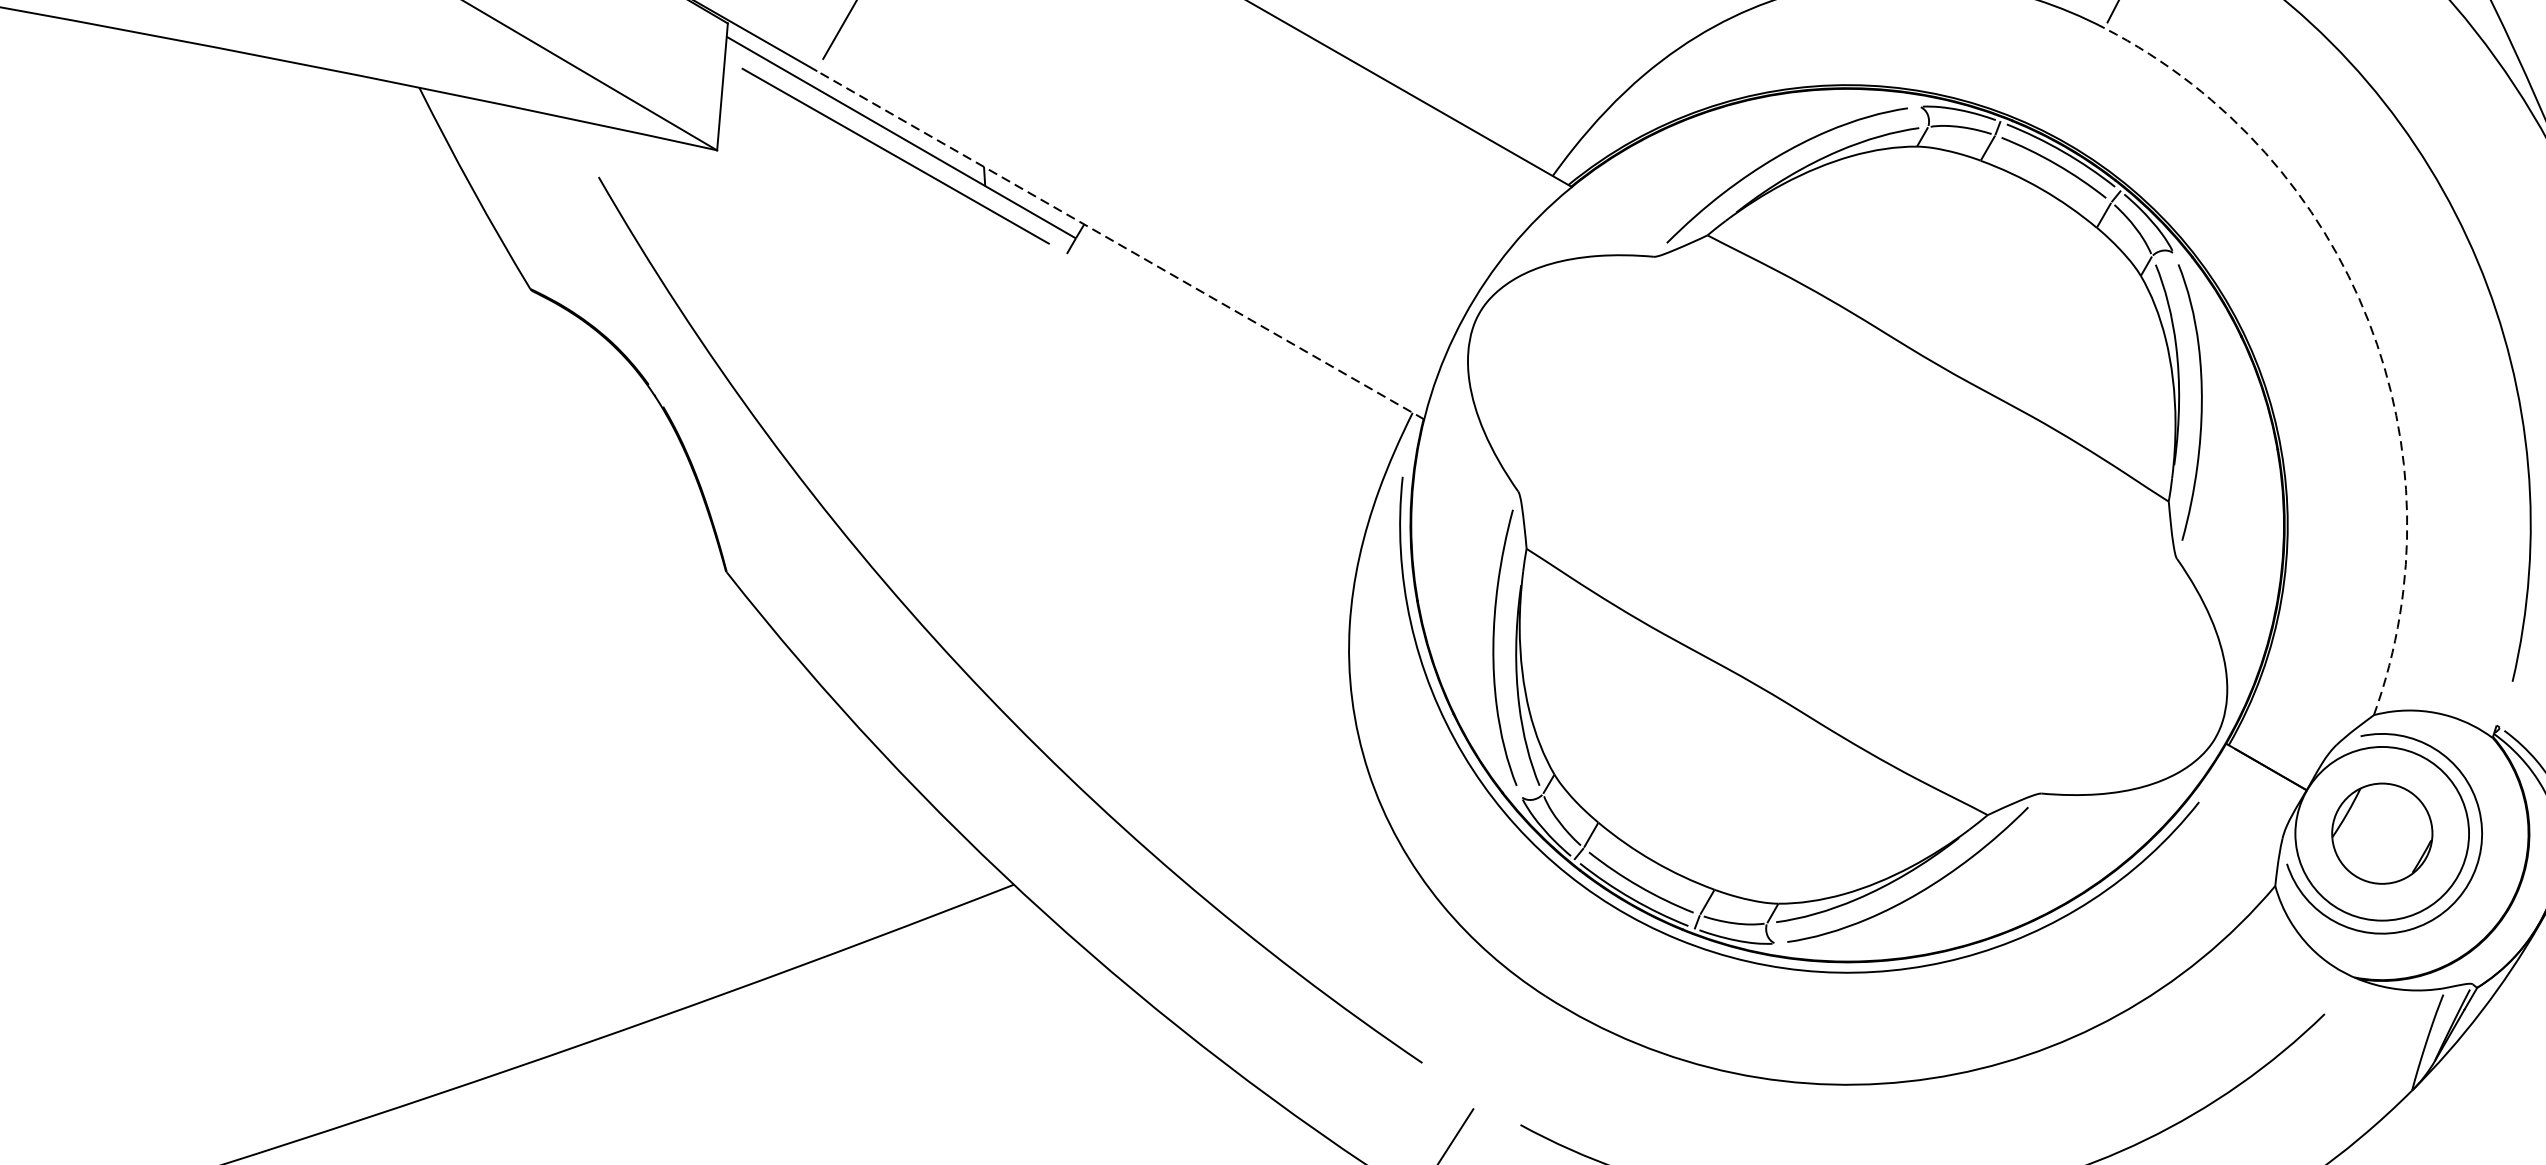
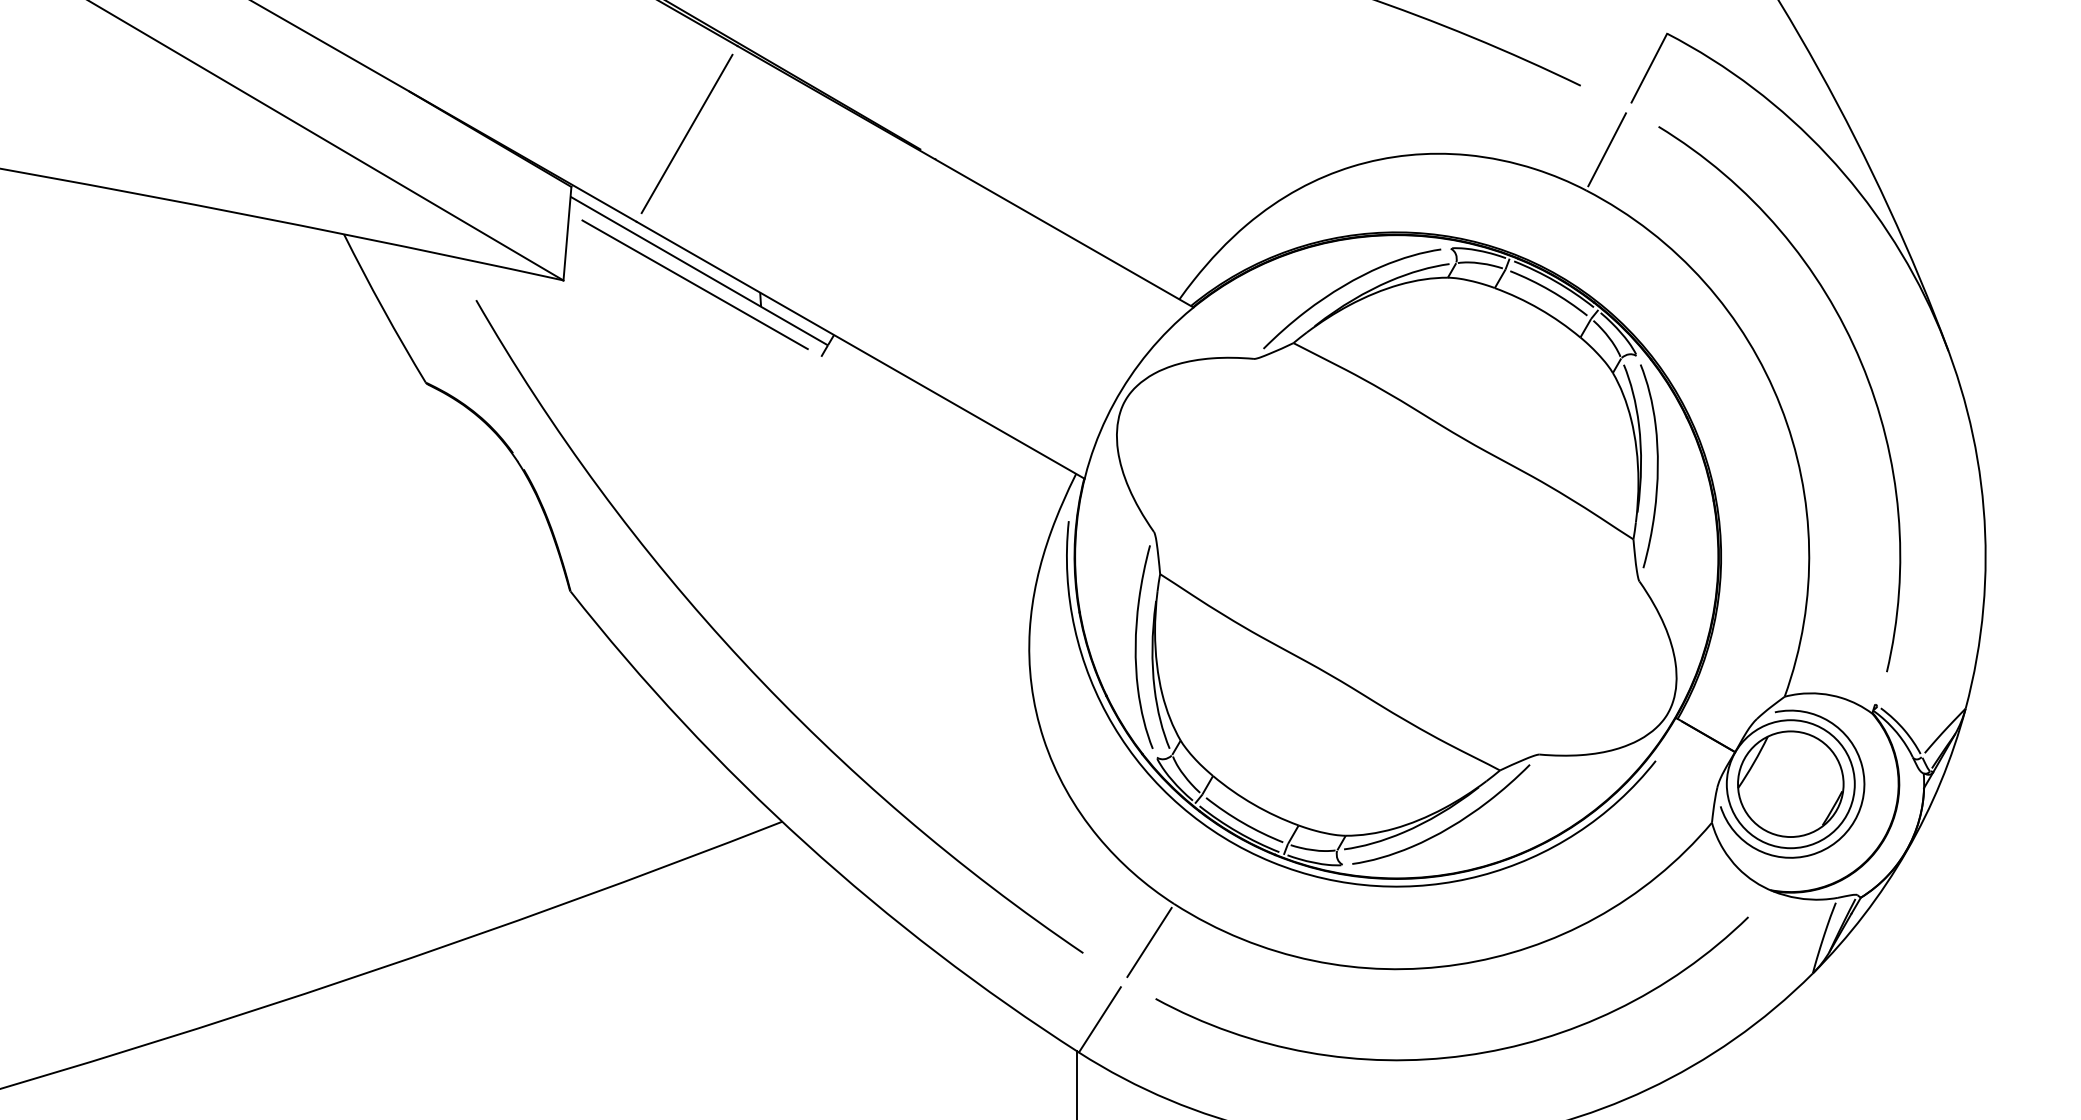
line: (1120, 245) -> (860, 350), dashed -> solid
arc: (2368, 321) -> (1780, 406), dashed -> solid
part: (2381, 832) -> (1790, 783), size x1.43
line: (1512, 1047) -> (1149, 941), added

